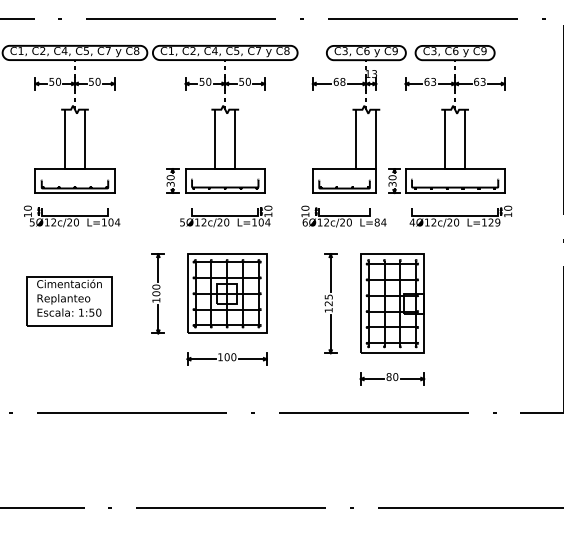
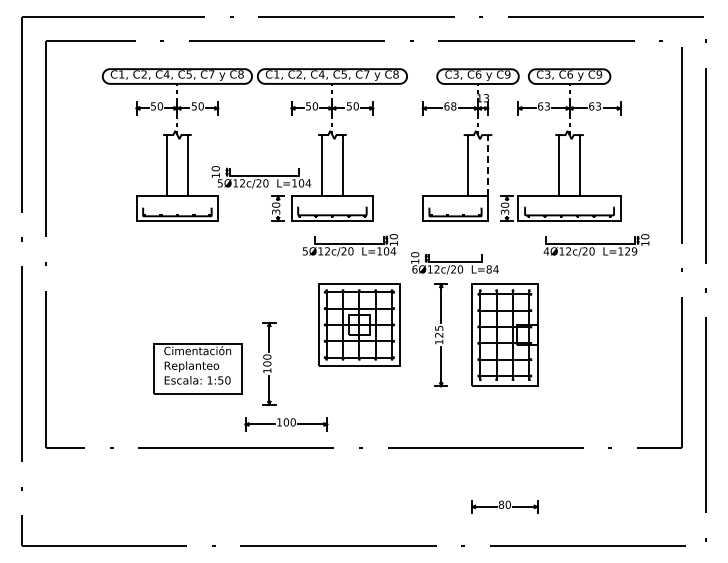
line: (376, 139) -> (488, 165), solid -> dashed
part: (72, 216) -> (261, 177), moved
part: (226, 216) -> (350, 245), moved
part: (343, 216) -> (454, 263), moved
part: (460, 216) -> (596, 245), moved
part: (158, 293) -> (269, 363), moved
part: (227, 293) -> (359, 324), moved
part: (69, 301) -> (197, 368), moved
part: (227, 359) -> (286, 424), moved
part: (392, 378) -> (504, 506), moved

